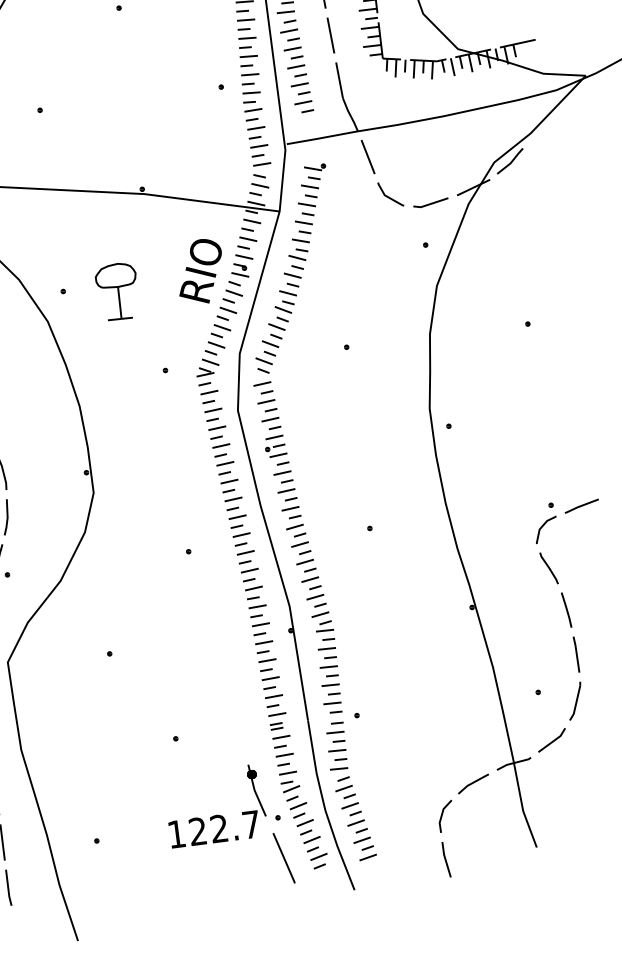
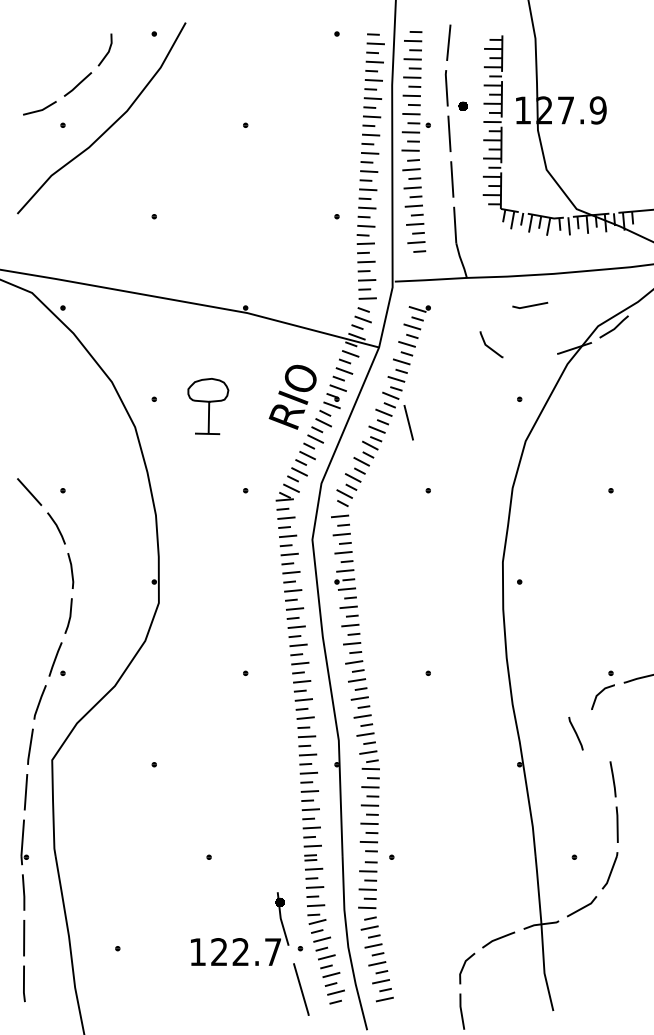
line: (367, 156) -> (408, 422), moved
line: (431, 203) -> (530, 305), moved
line: (548, 568) -> (575, 733), moved

